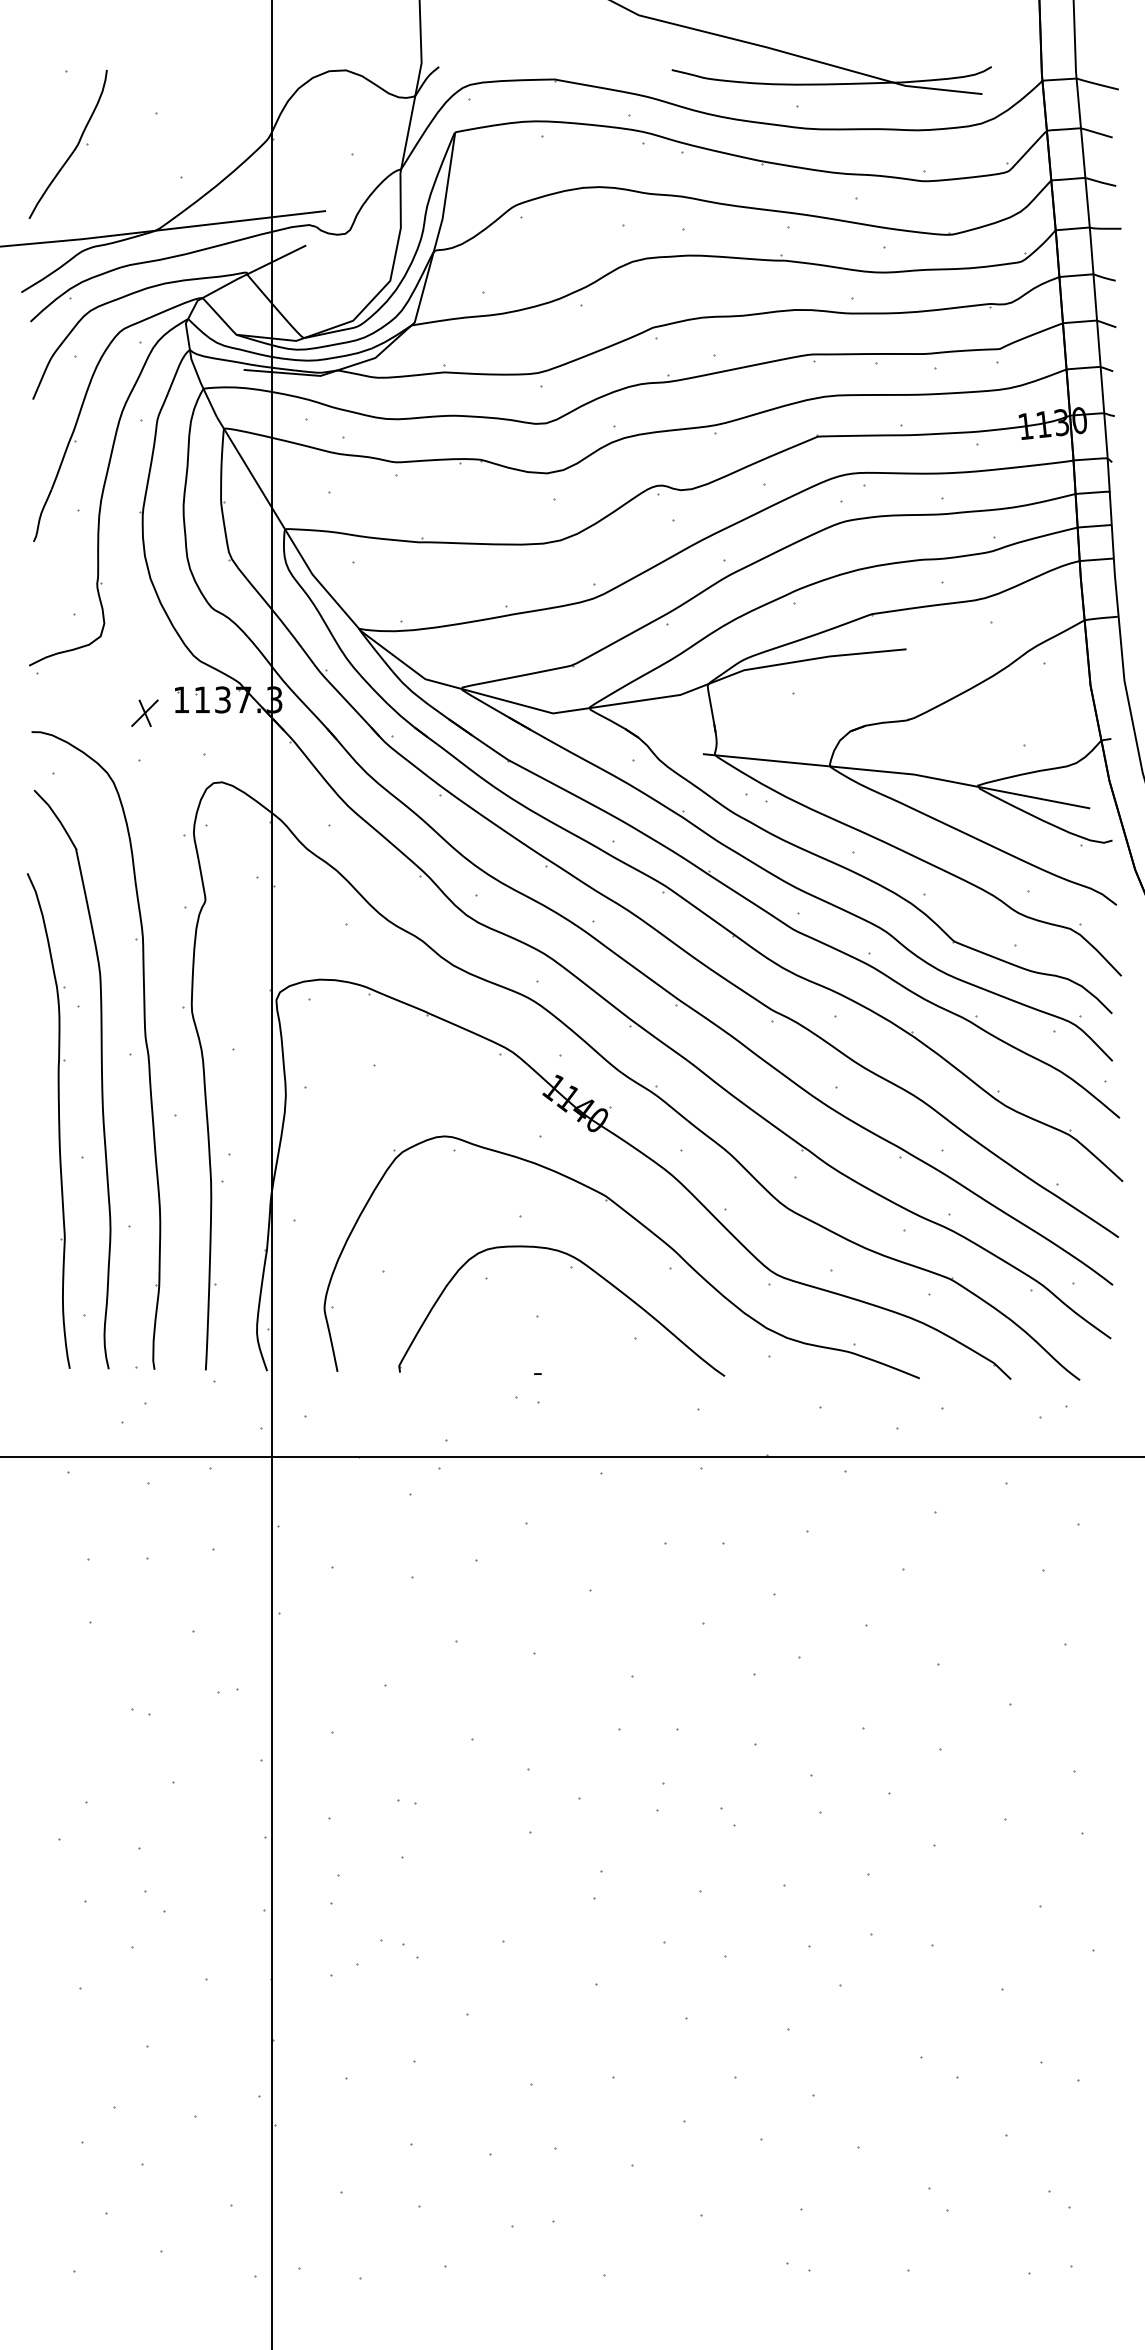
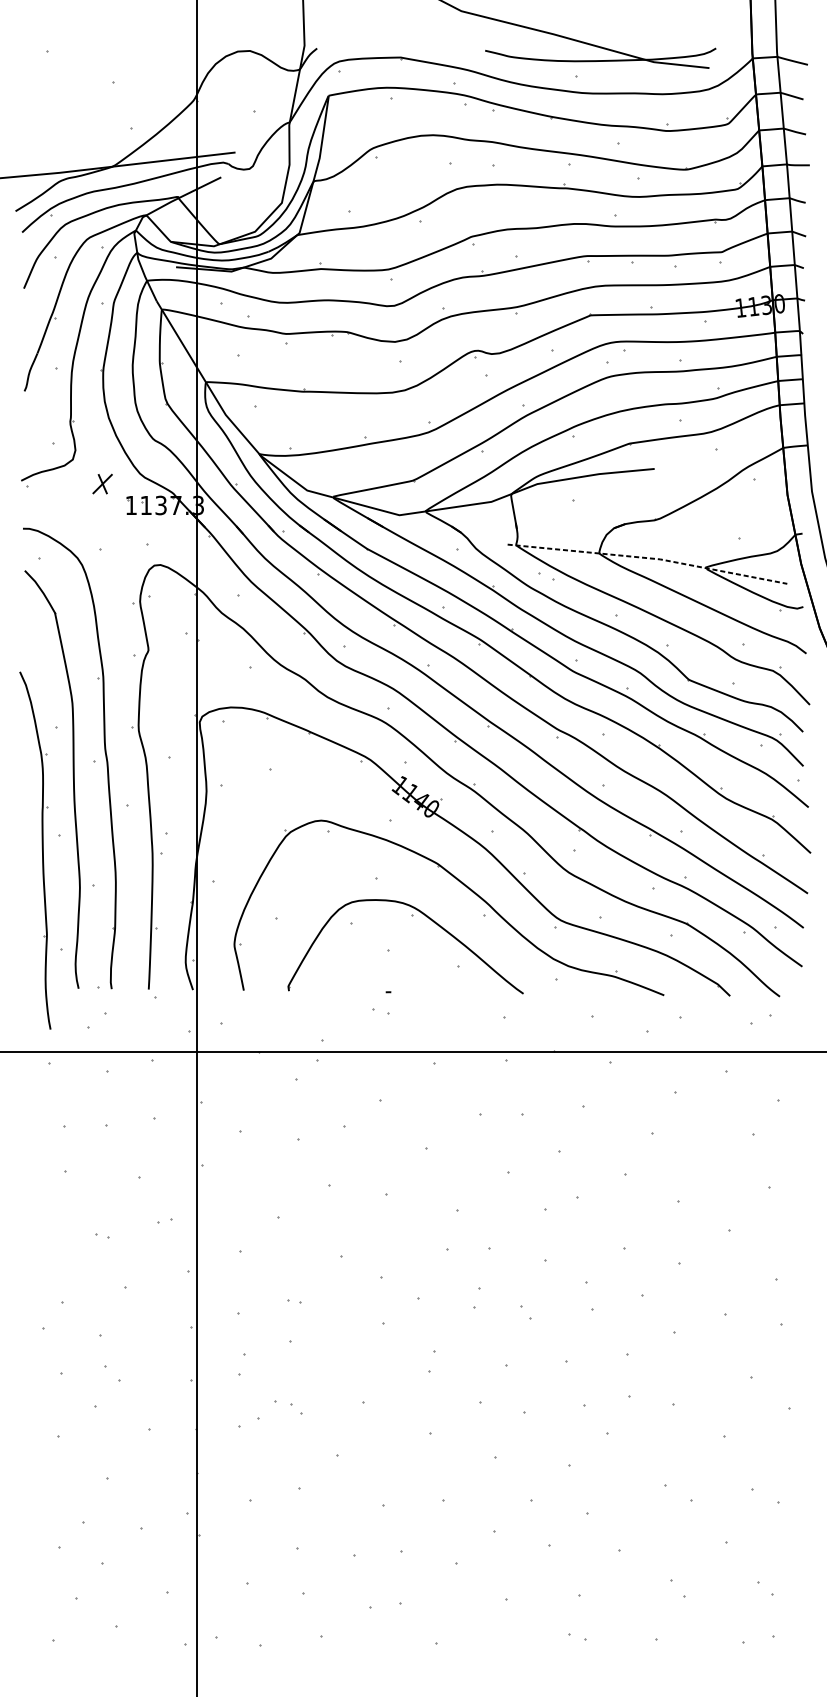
part: (73, 149) -> (53, 108), removed
part: (144, 712) -> (102, 483), moved
line: (898, 773) -> (648, 558), solid -> dashed
part: (58, 1120) -> (42, 850), moved

